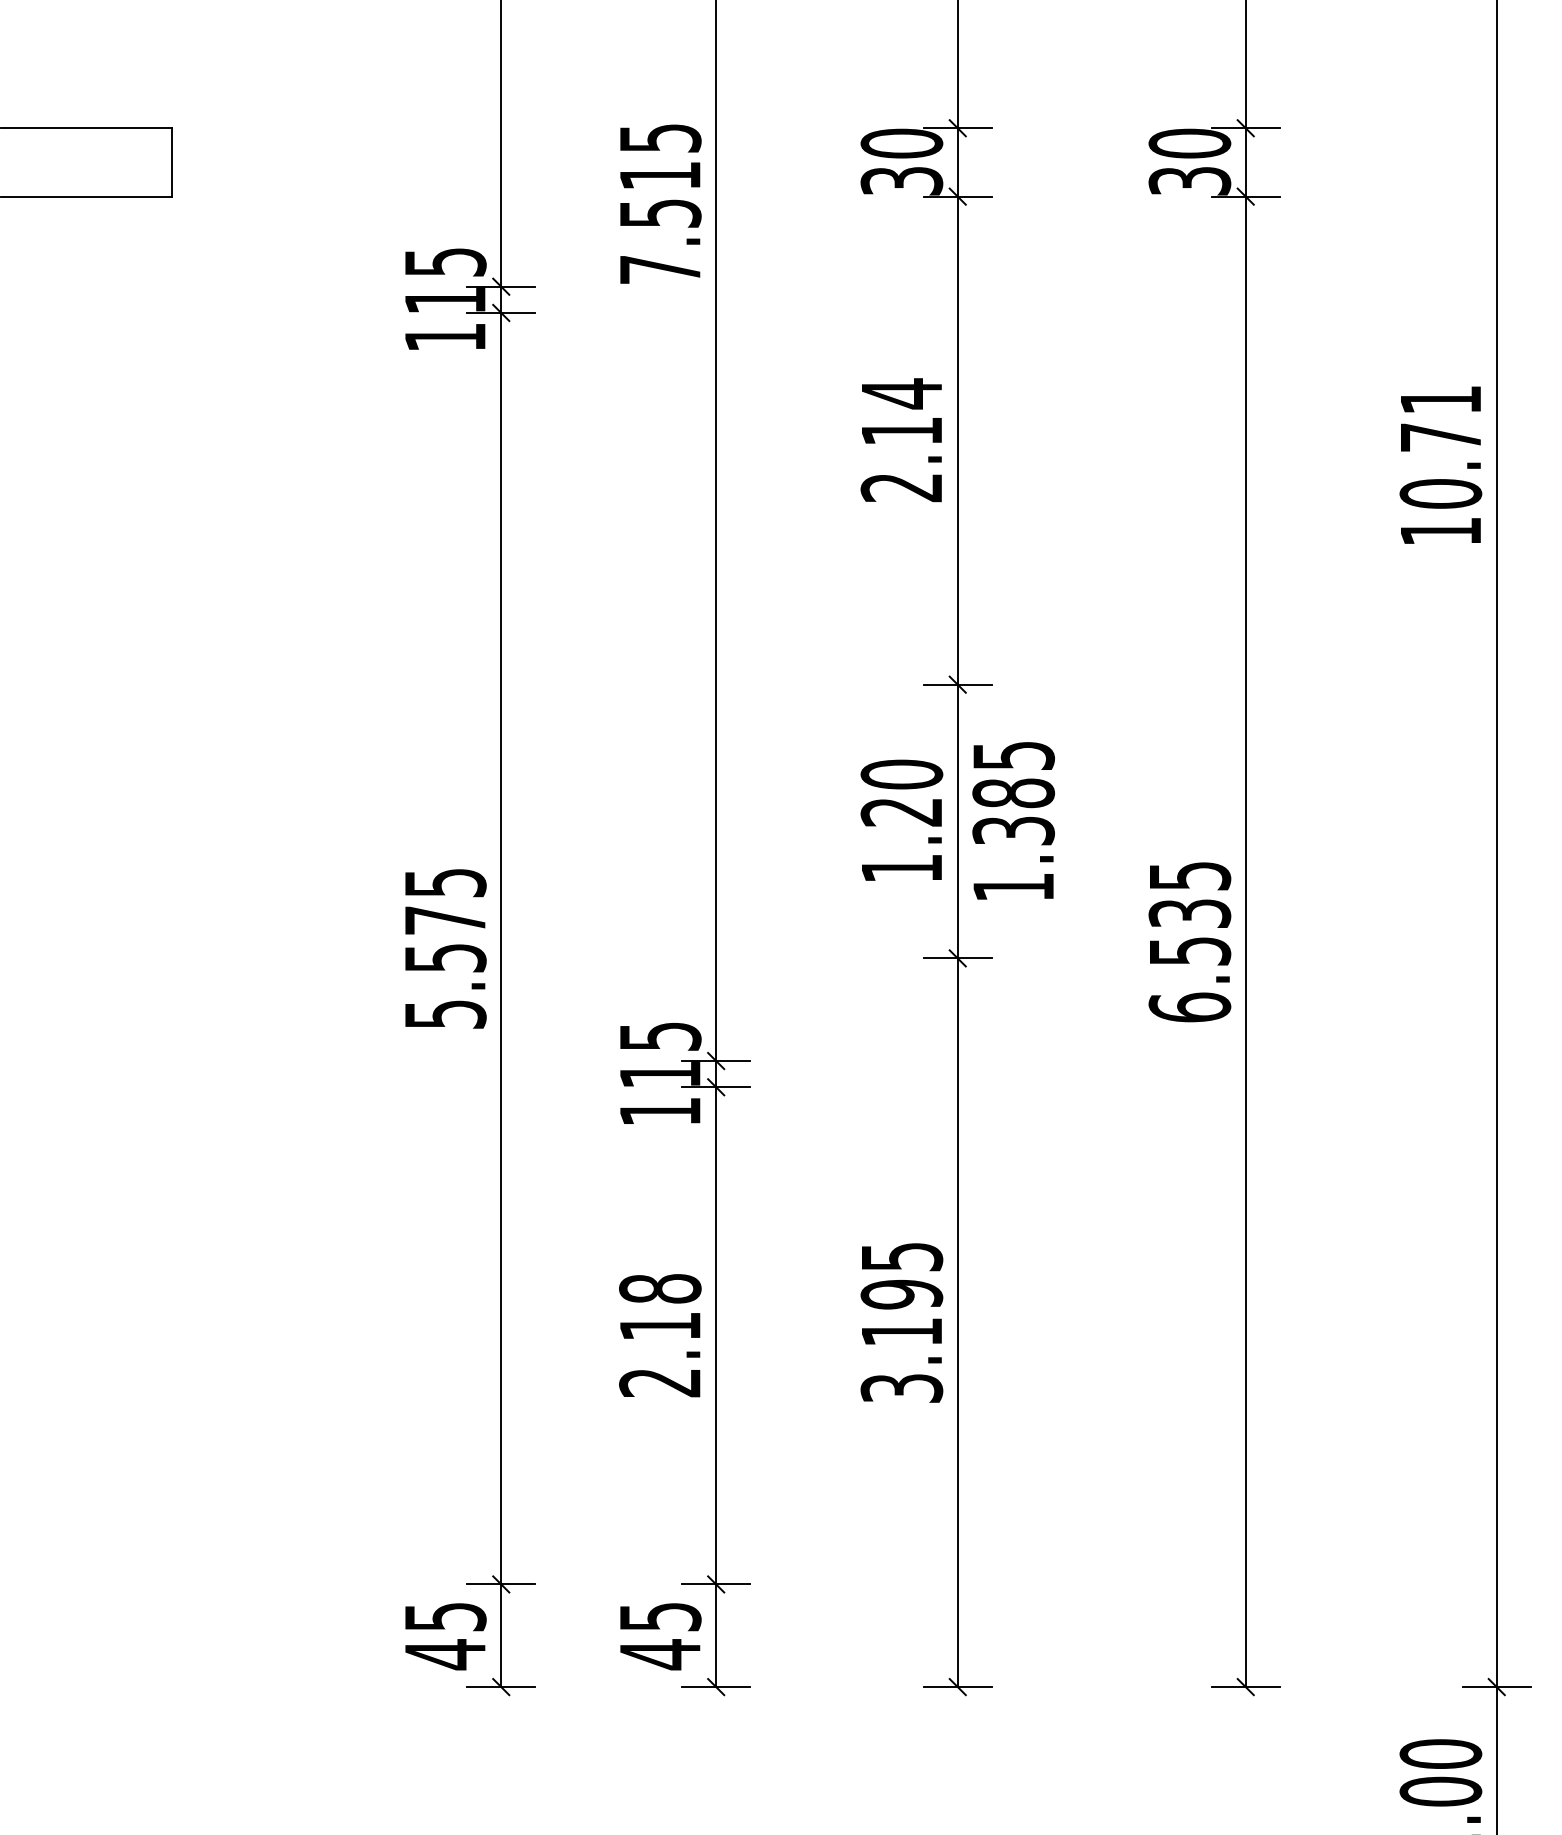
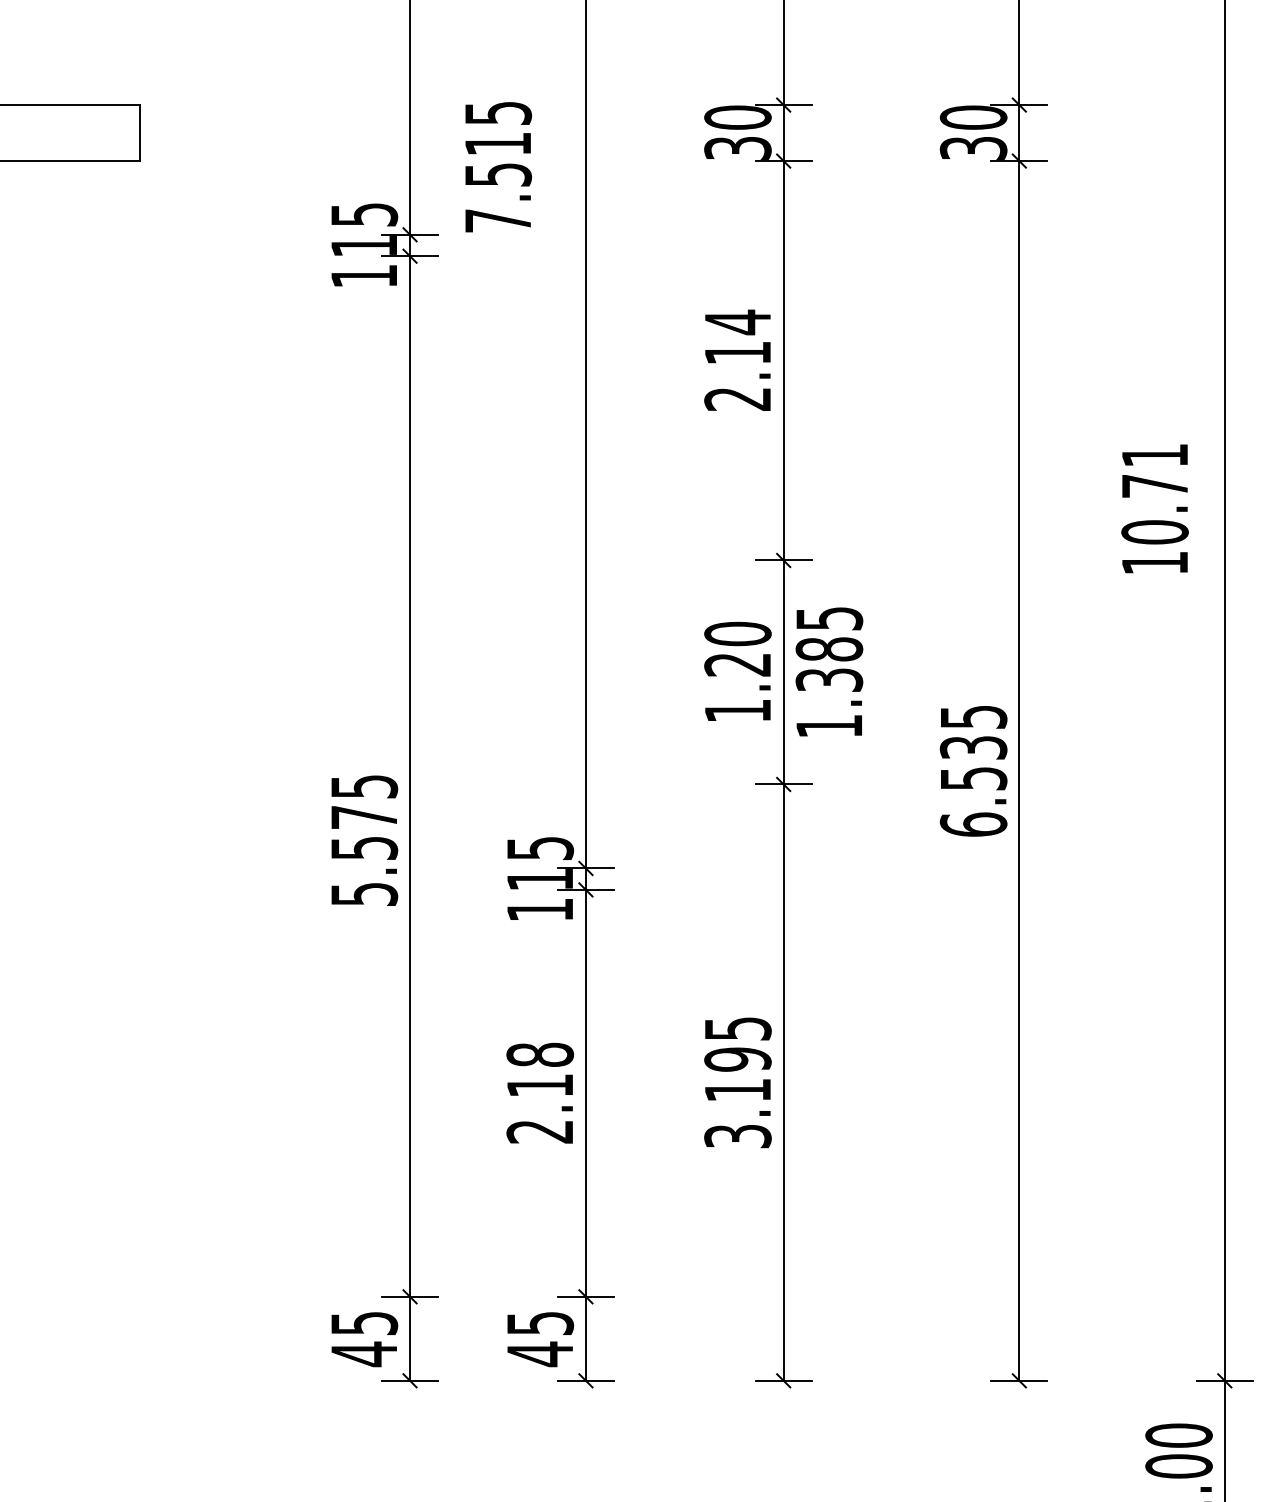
text: (660, 204) -> (498, 167), moved
text: (1440, 464) -> (1154, 508), moved
text: (445, 948) -> (364, 840), moved

